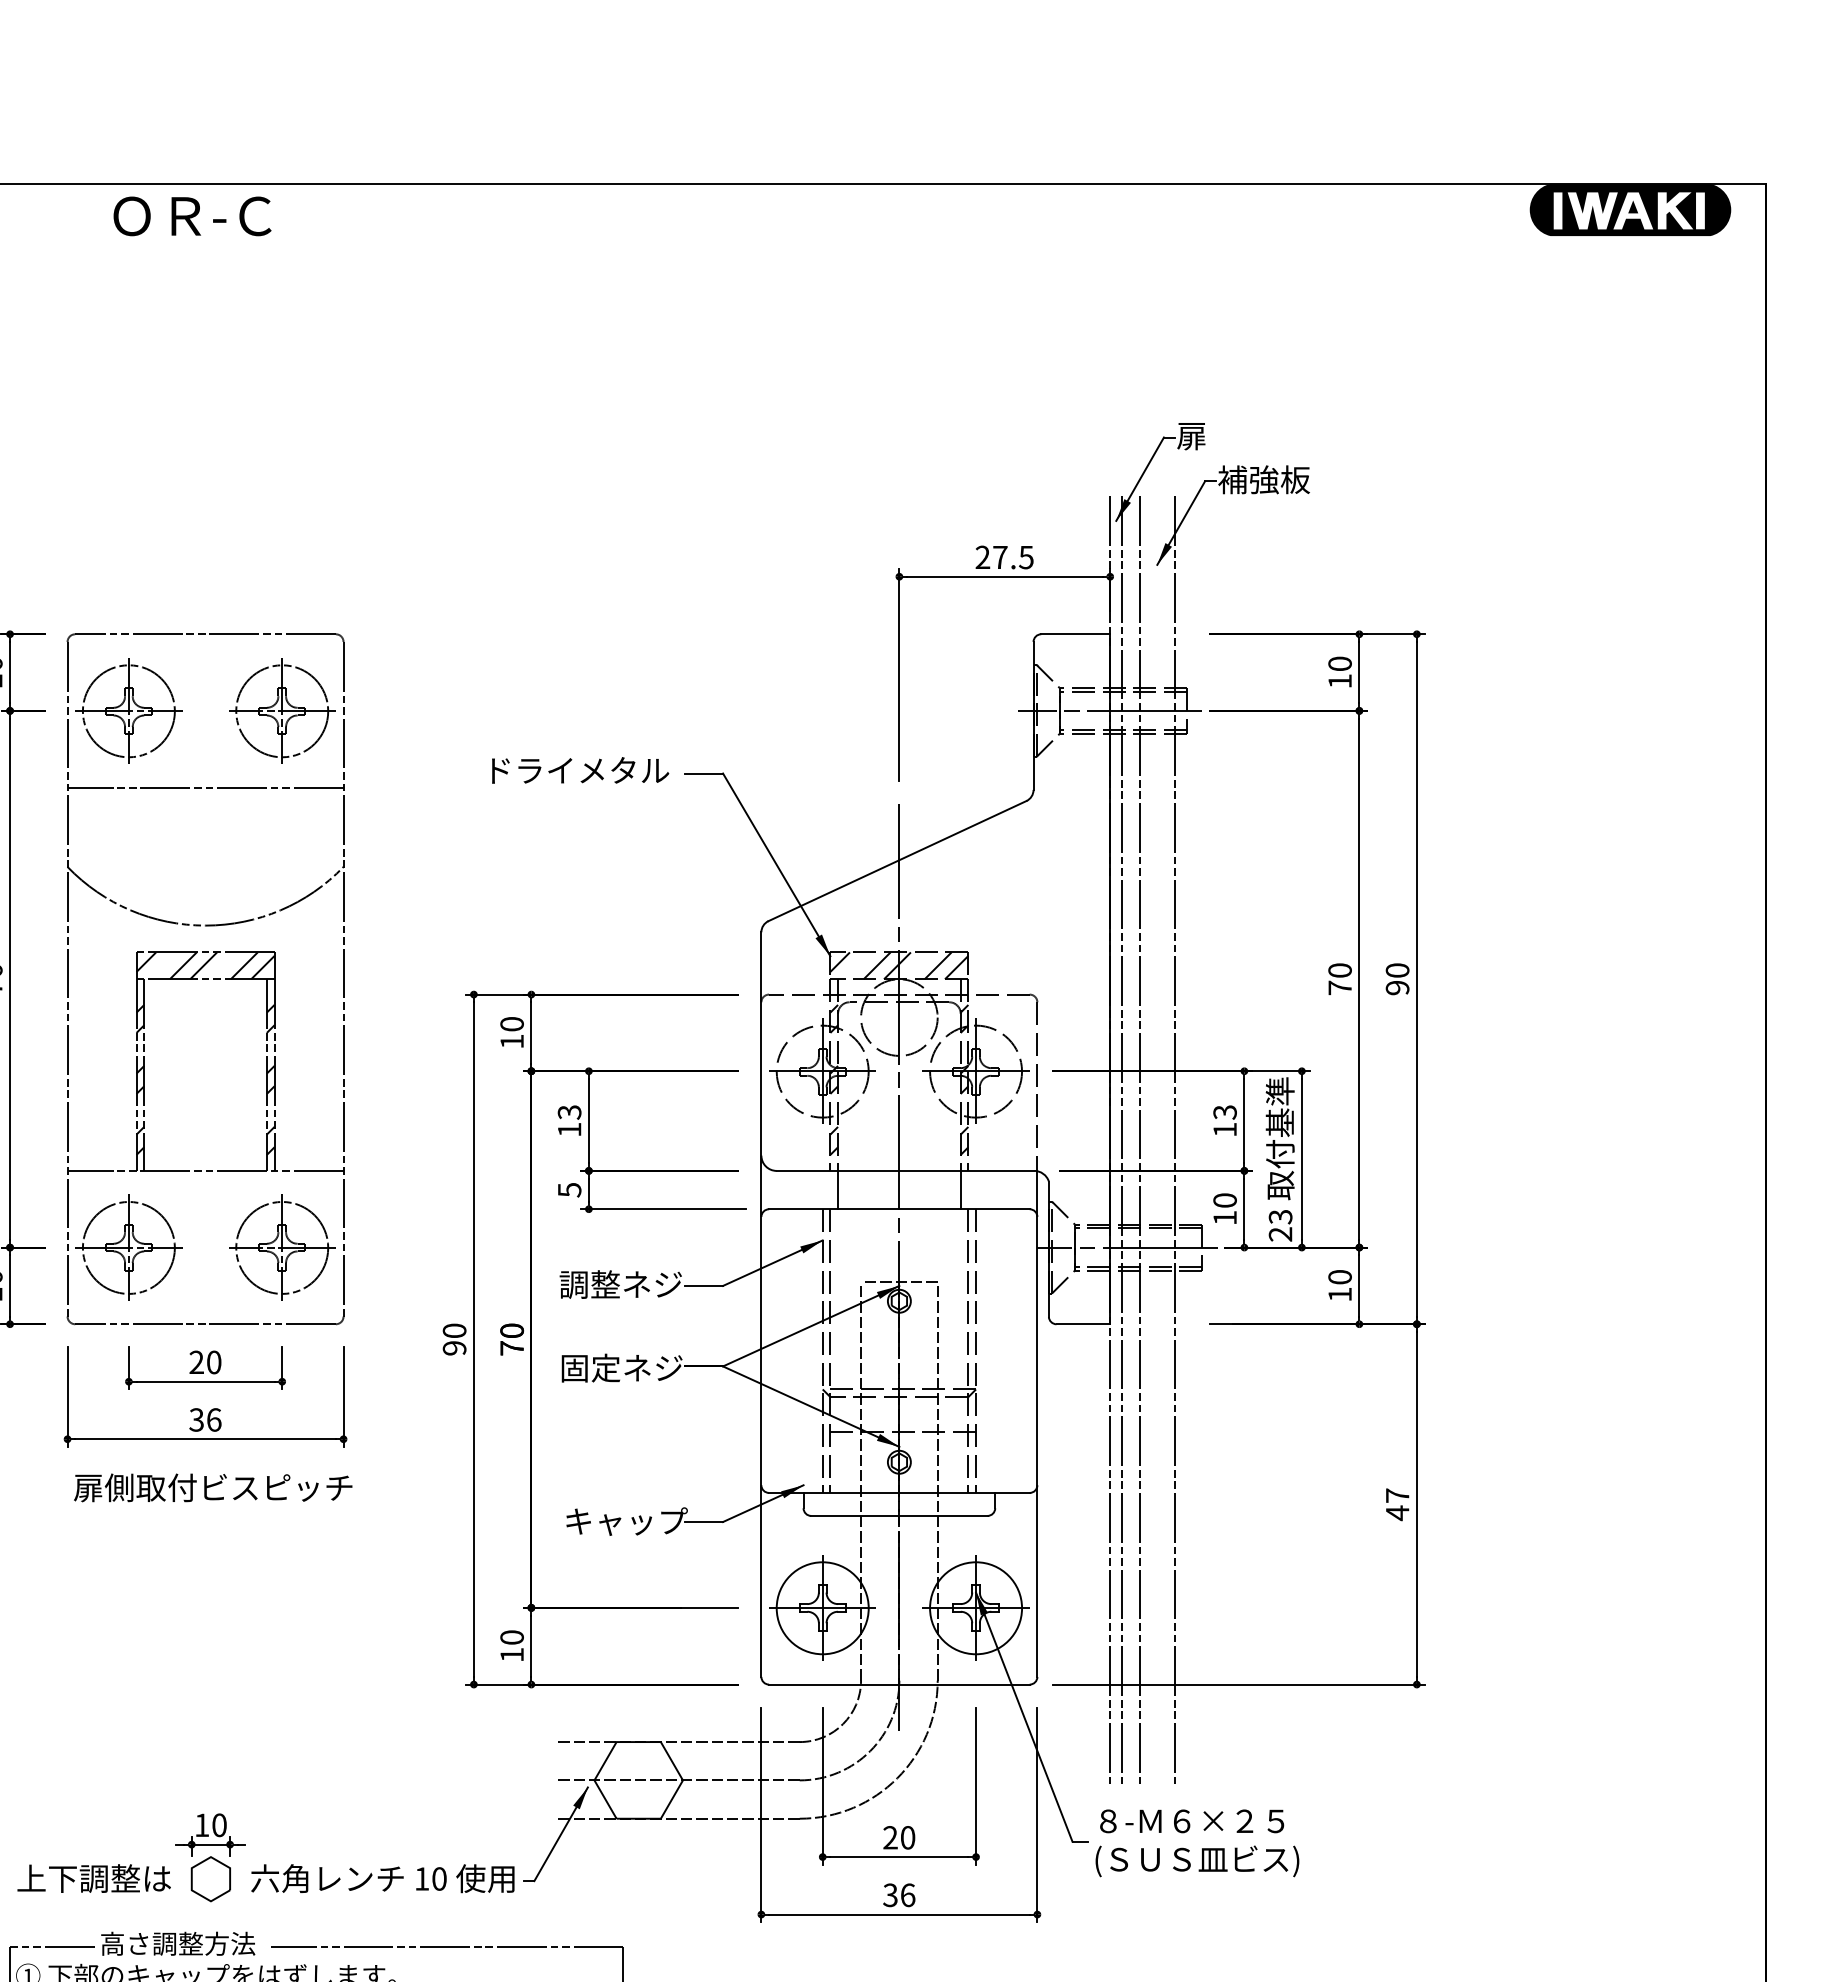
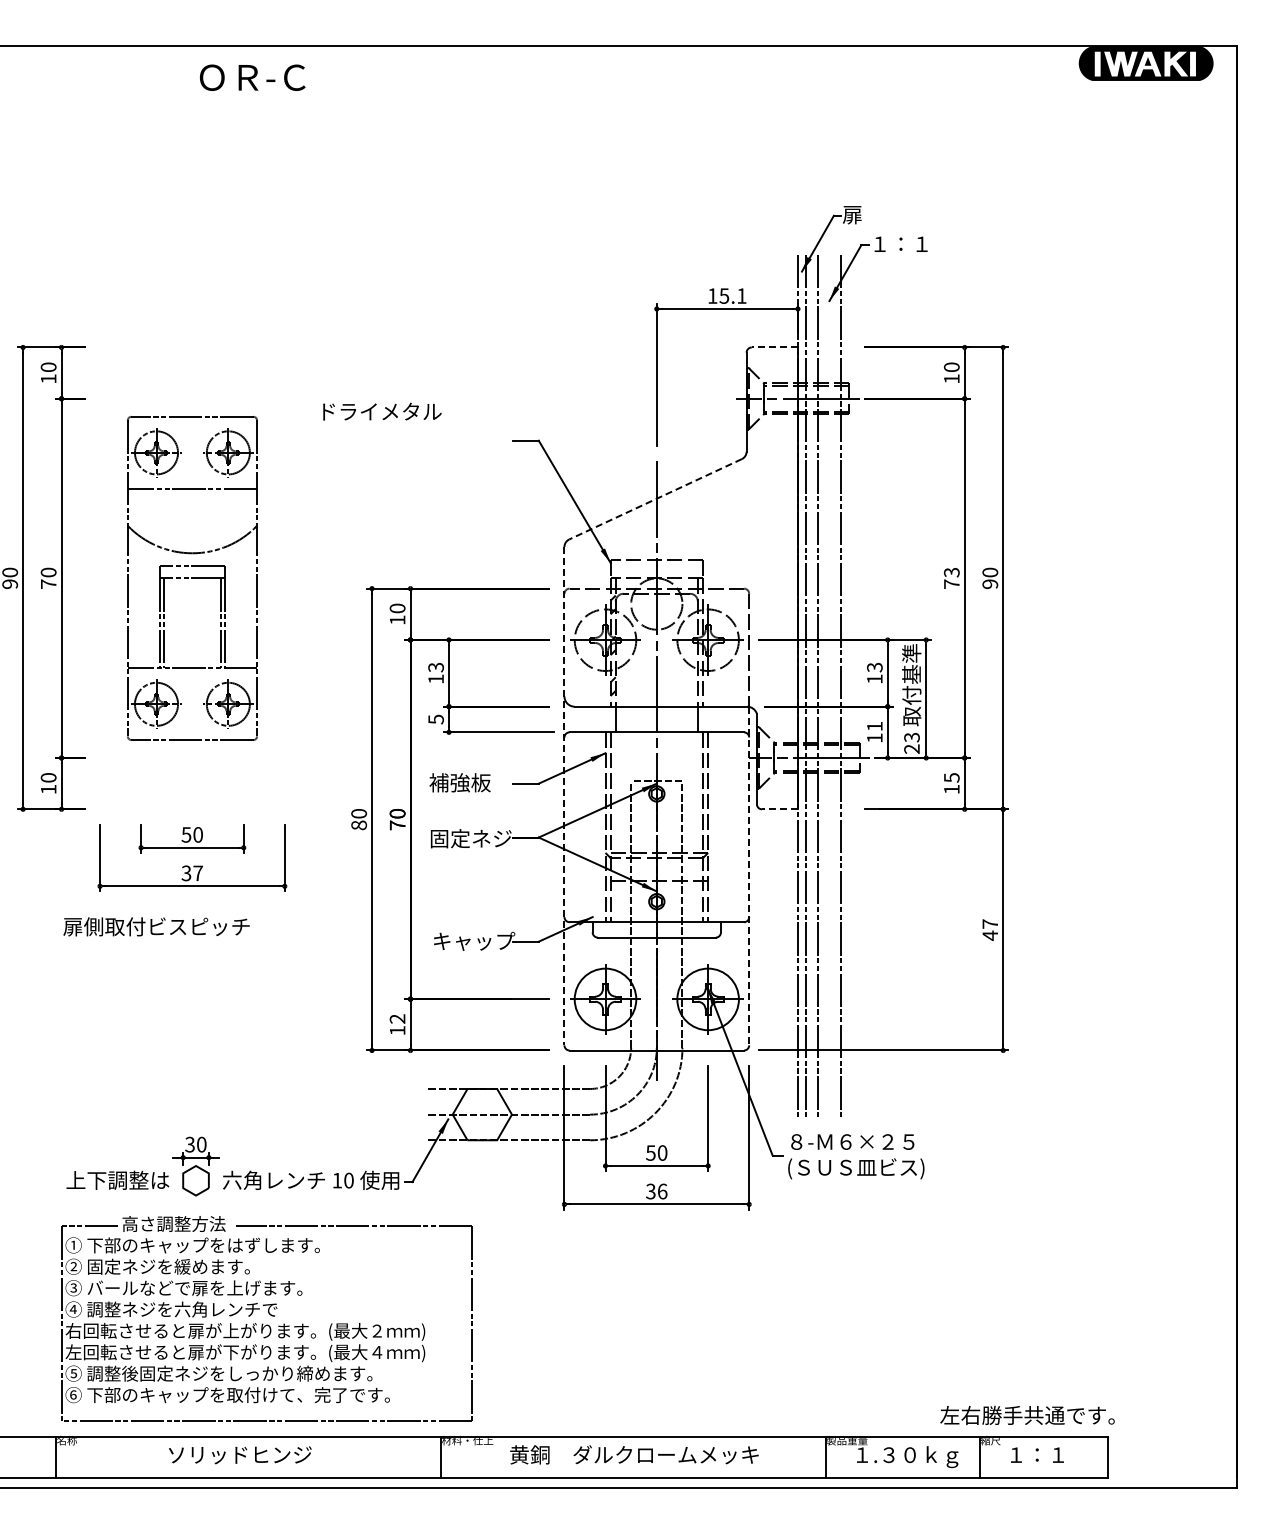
text: (192, 215) -> (252, 77), moved
text: (1263, 478) -> (900, 243), 補強板 -> １：１
text: (1004, 556) -> (727, 295), 27.5 -> 15.1
line: (1075, 634) -> (774, 347), solid -> dashed
text: (580, 770) -> (382, 411), moved
line: (897, 861) -> (655, 499), solid -> dashed
hatch: (898, 965) -> (656, 569), removed
text: (1339, 970) -> (951, 572), 70 -> 73
part: (205, 979) -> (192, 578), size x0.7
hatch: (964, 1079) -> (700, 645), removed
text: (1224, 1200) -> (874, 726), 10 -> 11
text: (1339, 1276) -> (951, 777), 10 -> 15
text: (621, 1284) -> (470, 782), 調整ネジ -> 補強板
line: (761, 1305) -> (564, 796), solid -> dashed
line: (1082, 1324) -> (779, 809), solid -> dashed
text: (453, 1348) -> (358, 825), 90 -> 80
text: (196, 1361) -> (186, 834), 20 -> 50
text: (214, 1420) -> (198, 873), 36 -> 37
line: (1037, 1424) -> (749, 876), solid -> dashed
text: (213, 1487) -> (156, 926), moved
text: (511, 1636) -> (397, 1018), 10 -> 12
text: (201, 1825) -> (189, 1144), 10 -> 30
text: (889, 1836) -> (650, 1152), 20 -> 50

